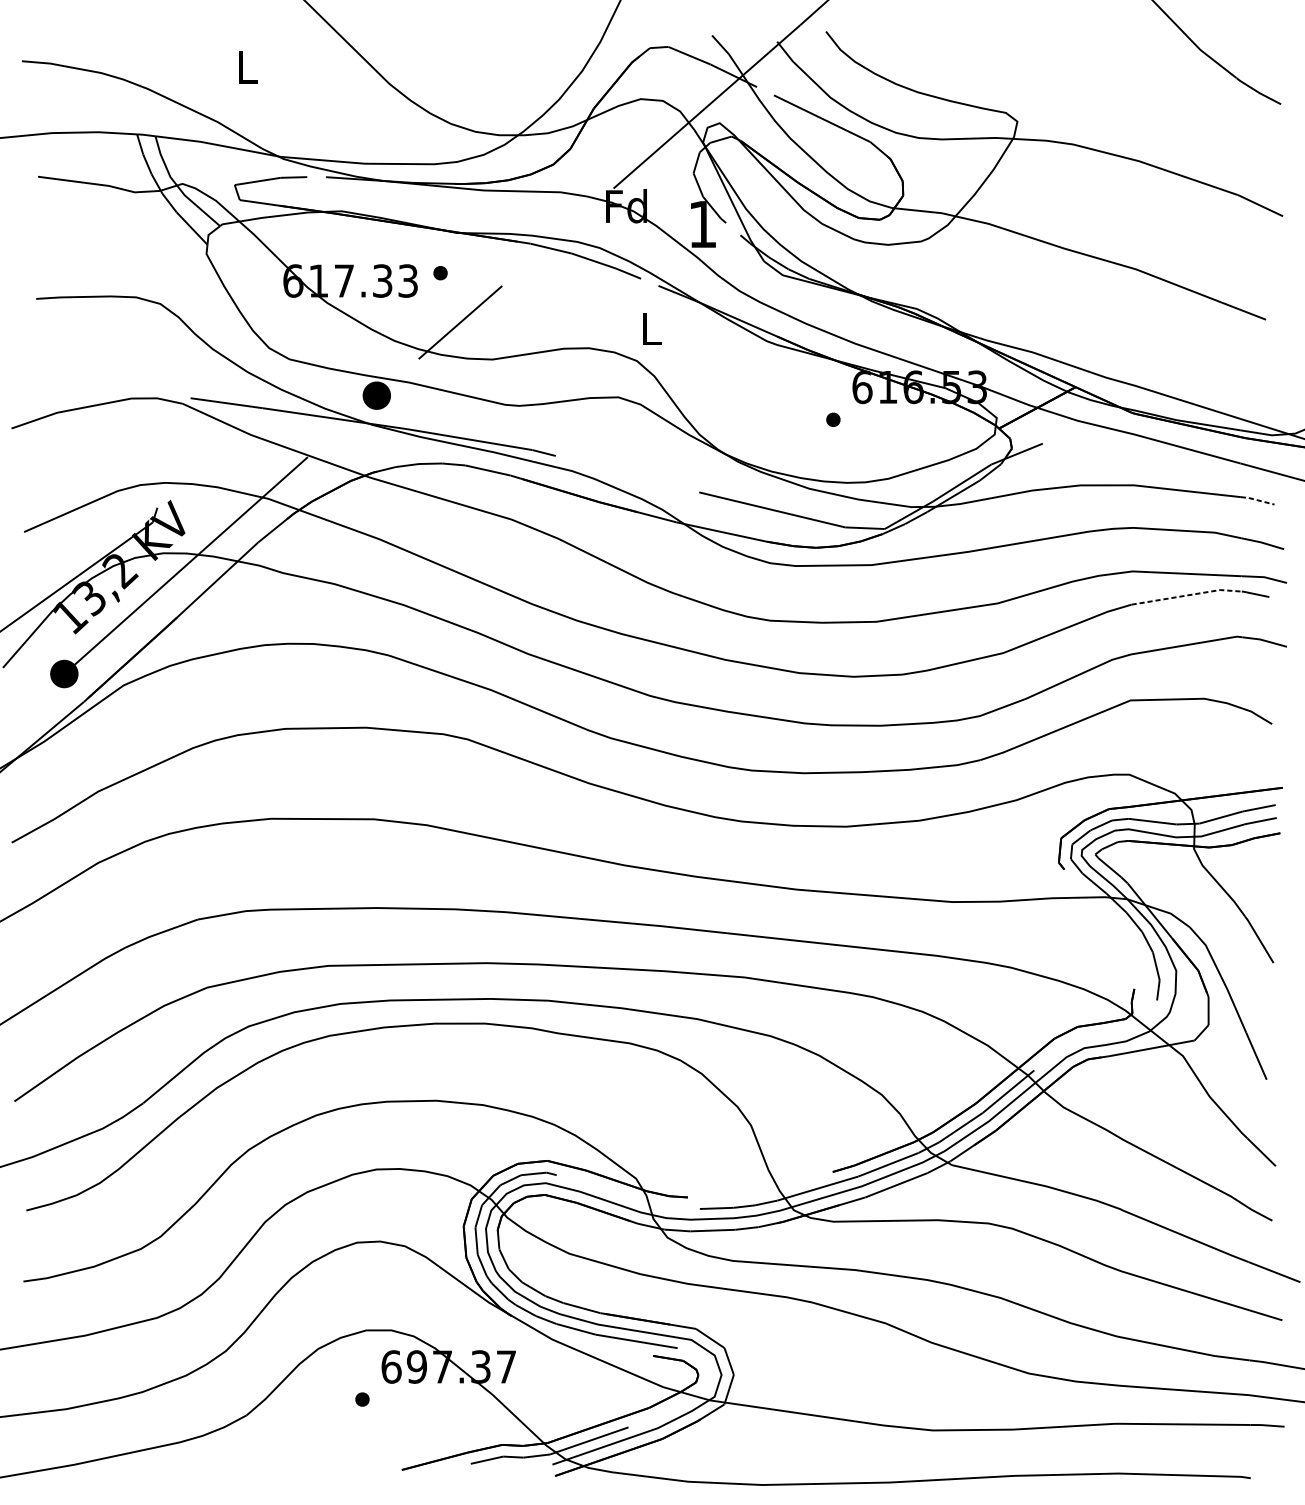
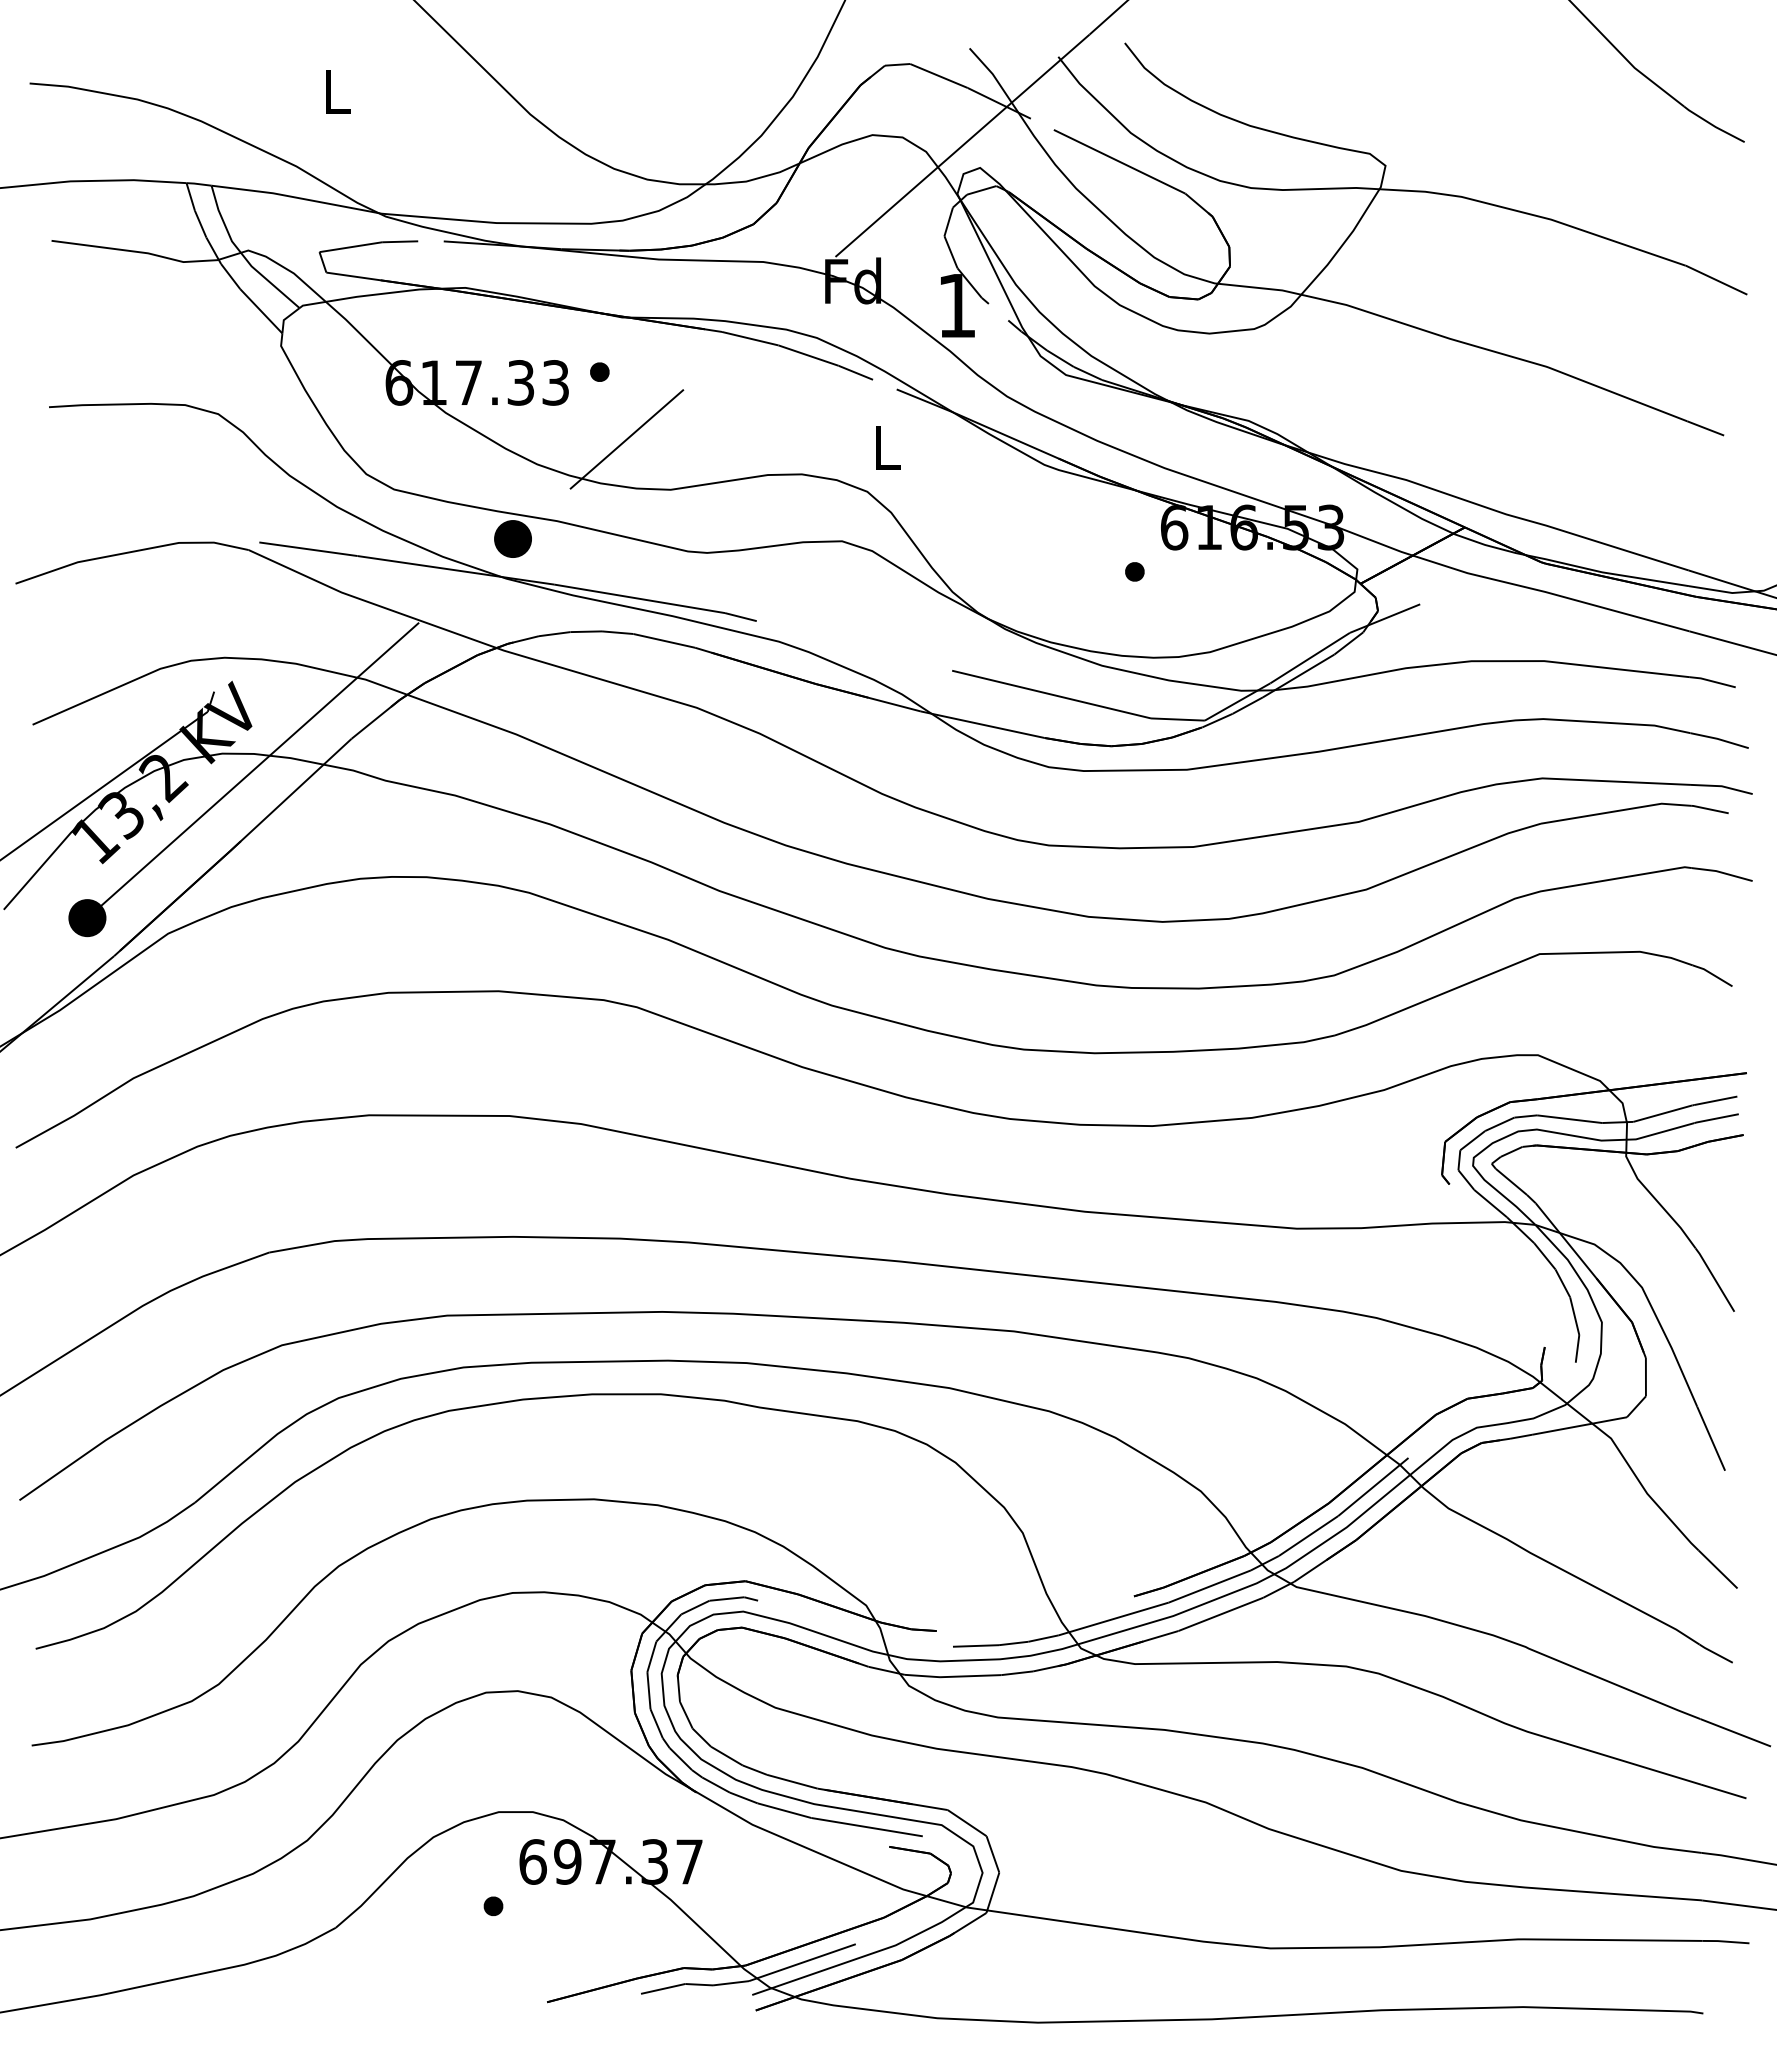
line: (1257, 500) -> (1712, 681), dashed -> solid
line: (1186, 595) -> (1616, 811), dashed -> solid

